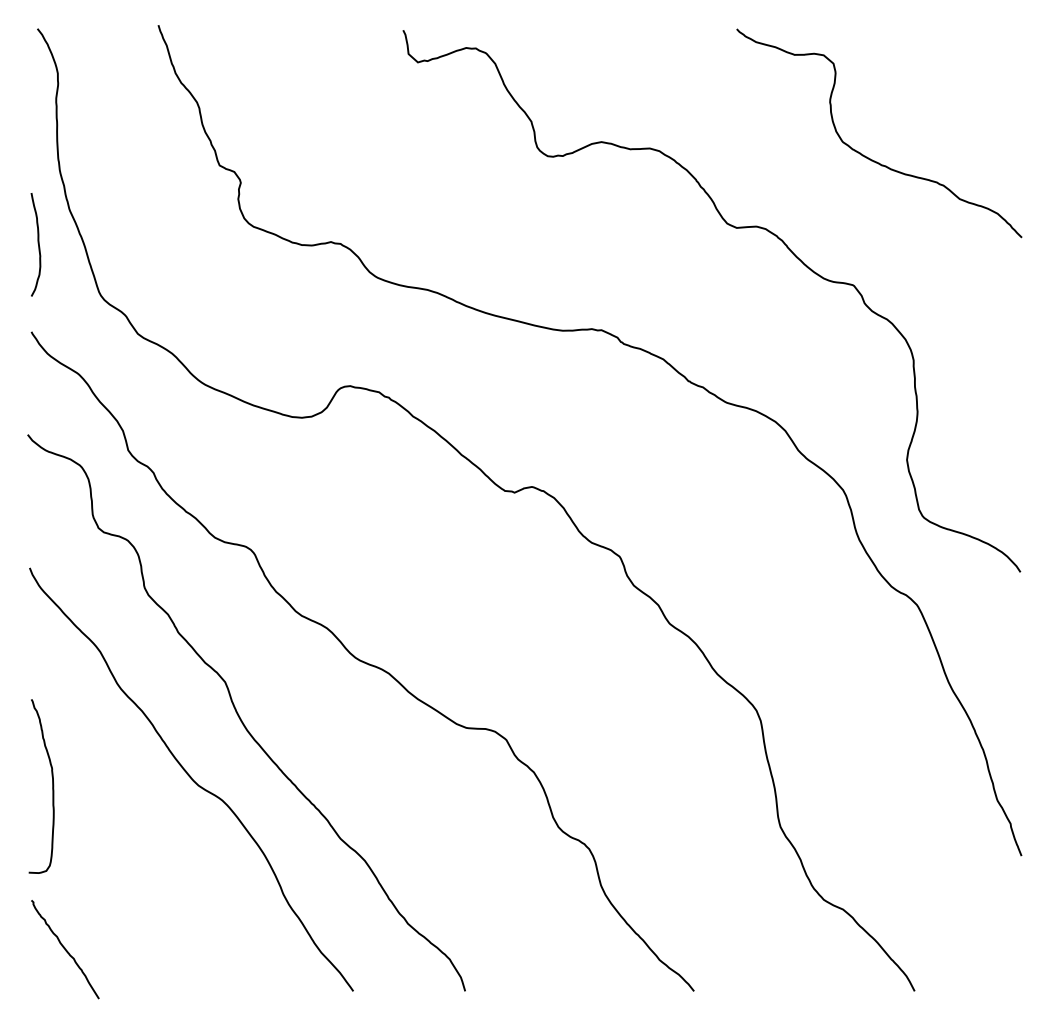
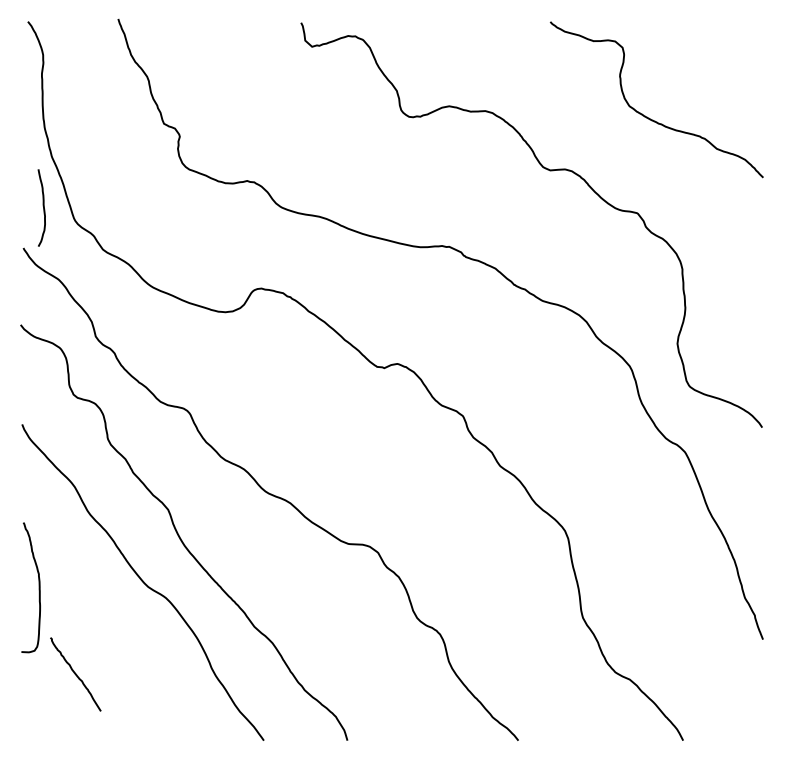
curve: (36, 242) -> (42, 206), moved
curve: (64, 949) -> (75, 674), moved

